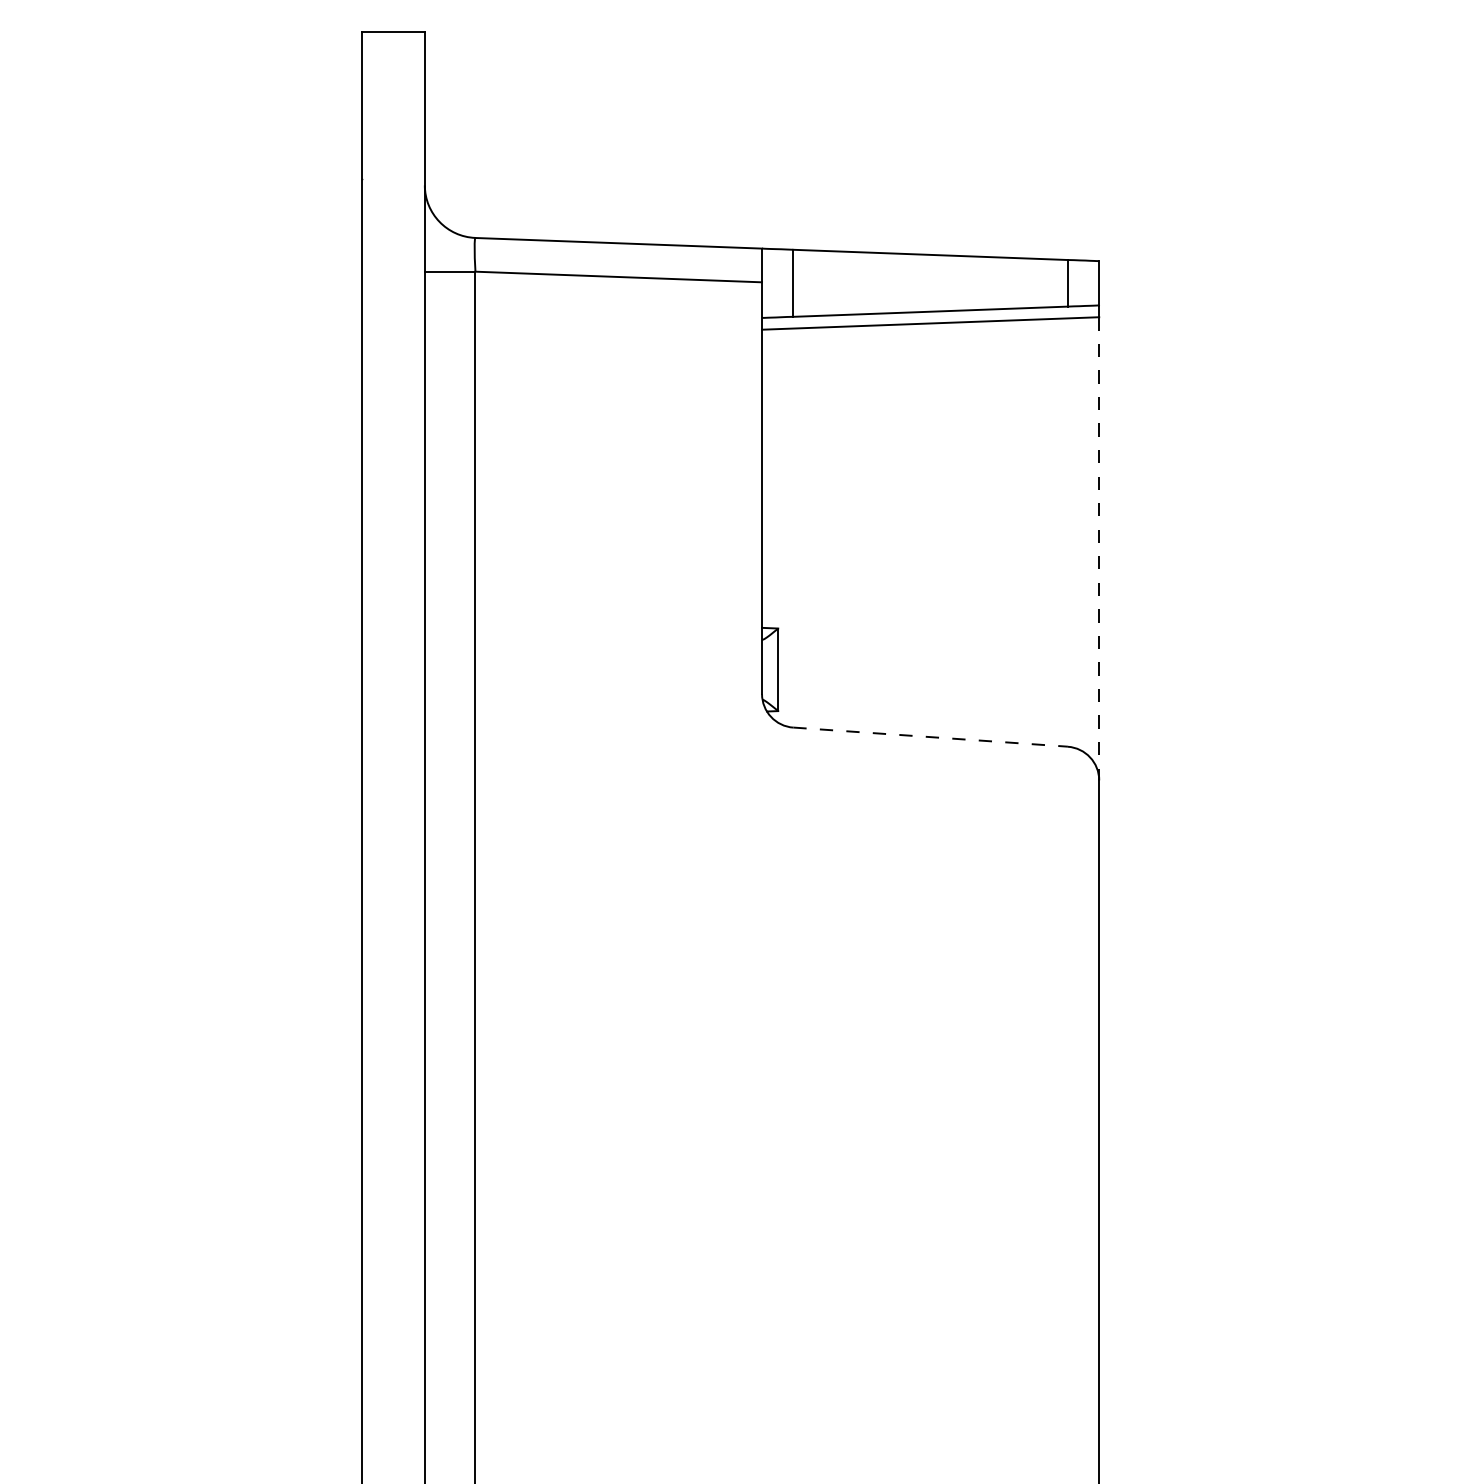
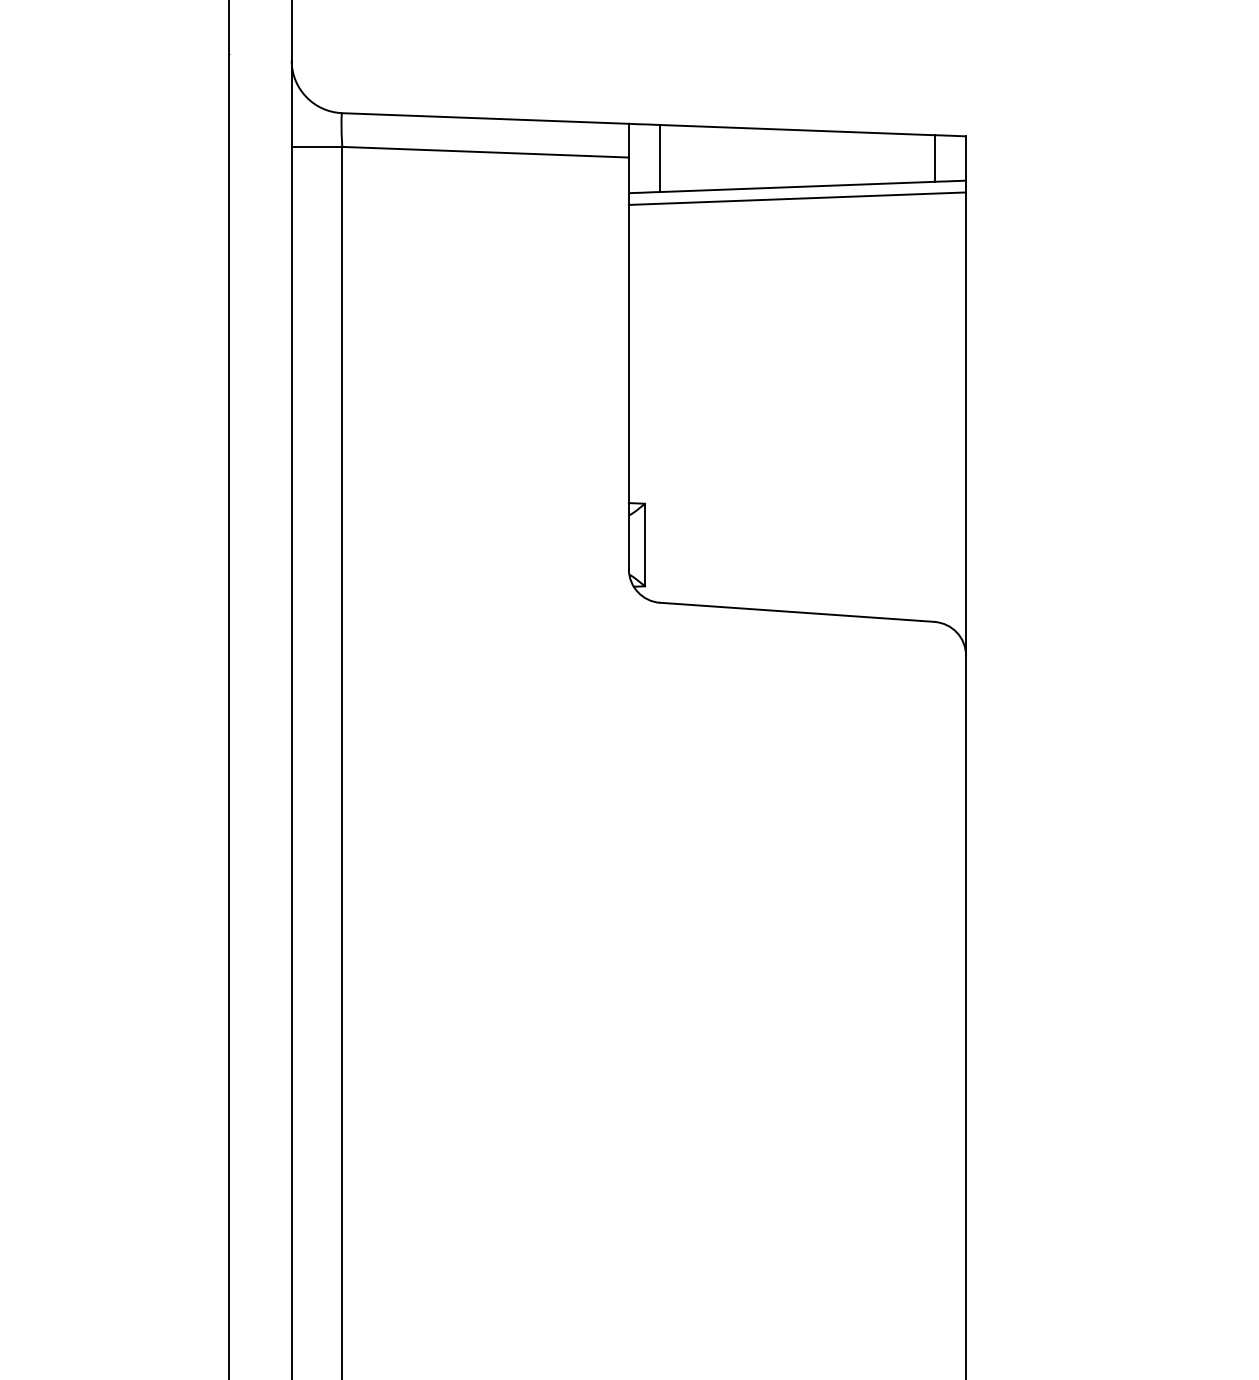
line: (1099, 548) -> (966, 423), dashed -> solid
line: (930, 737) -> (797, 612), dashed -> solid

